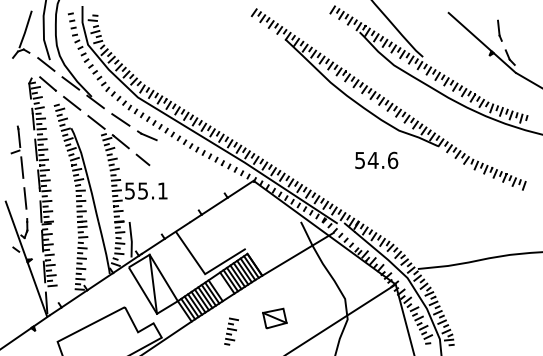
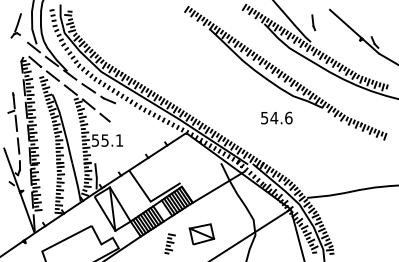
part: (499, 30) -> (313, 22), moved
part: (22, 34) -> (16, 25), size x0.7
part: (274, 318) -> (201, 234), size x1.4

